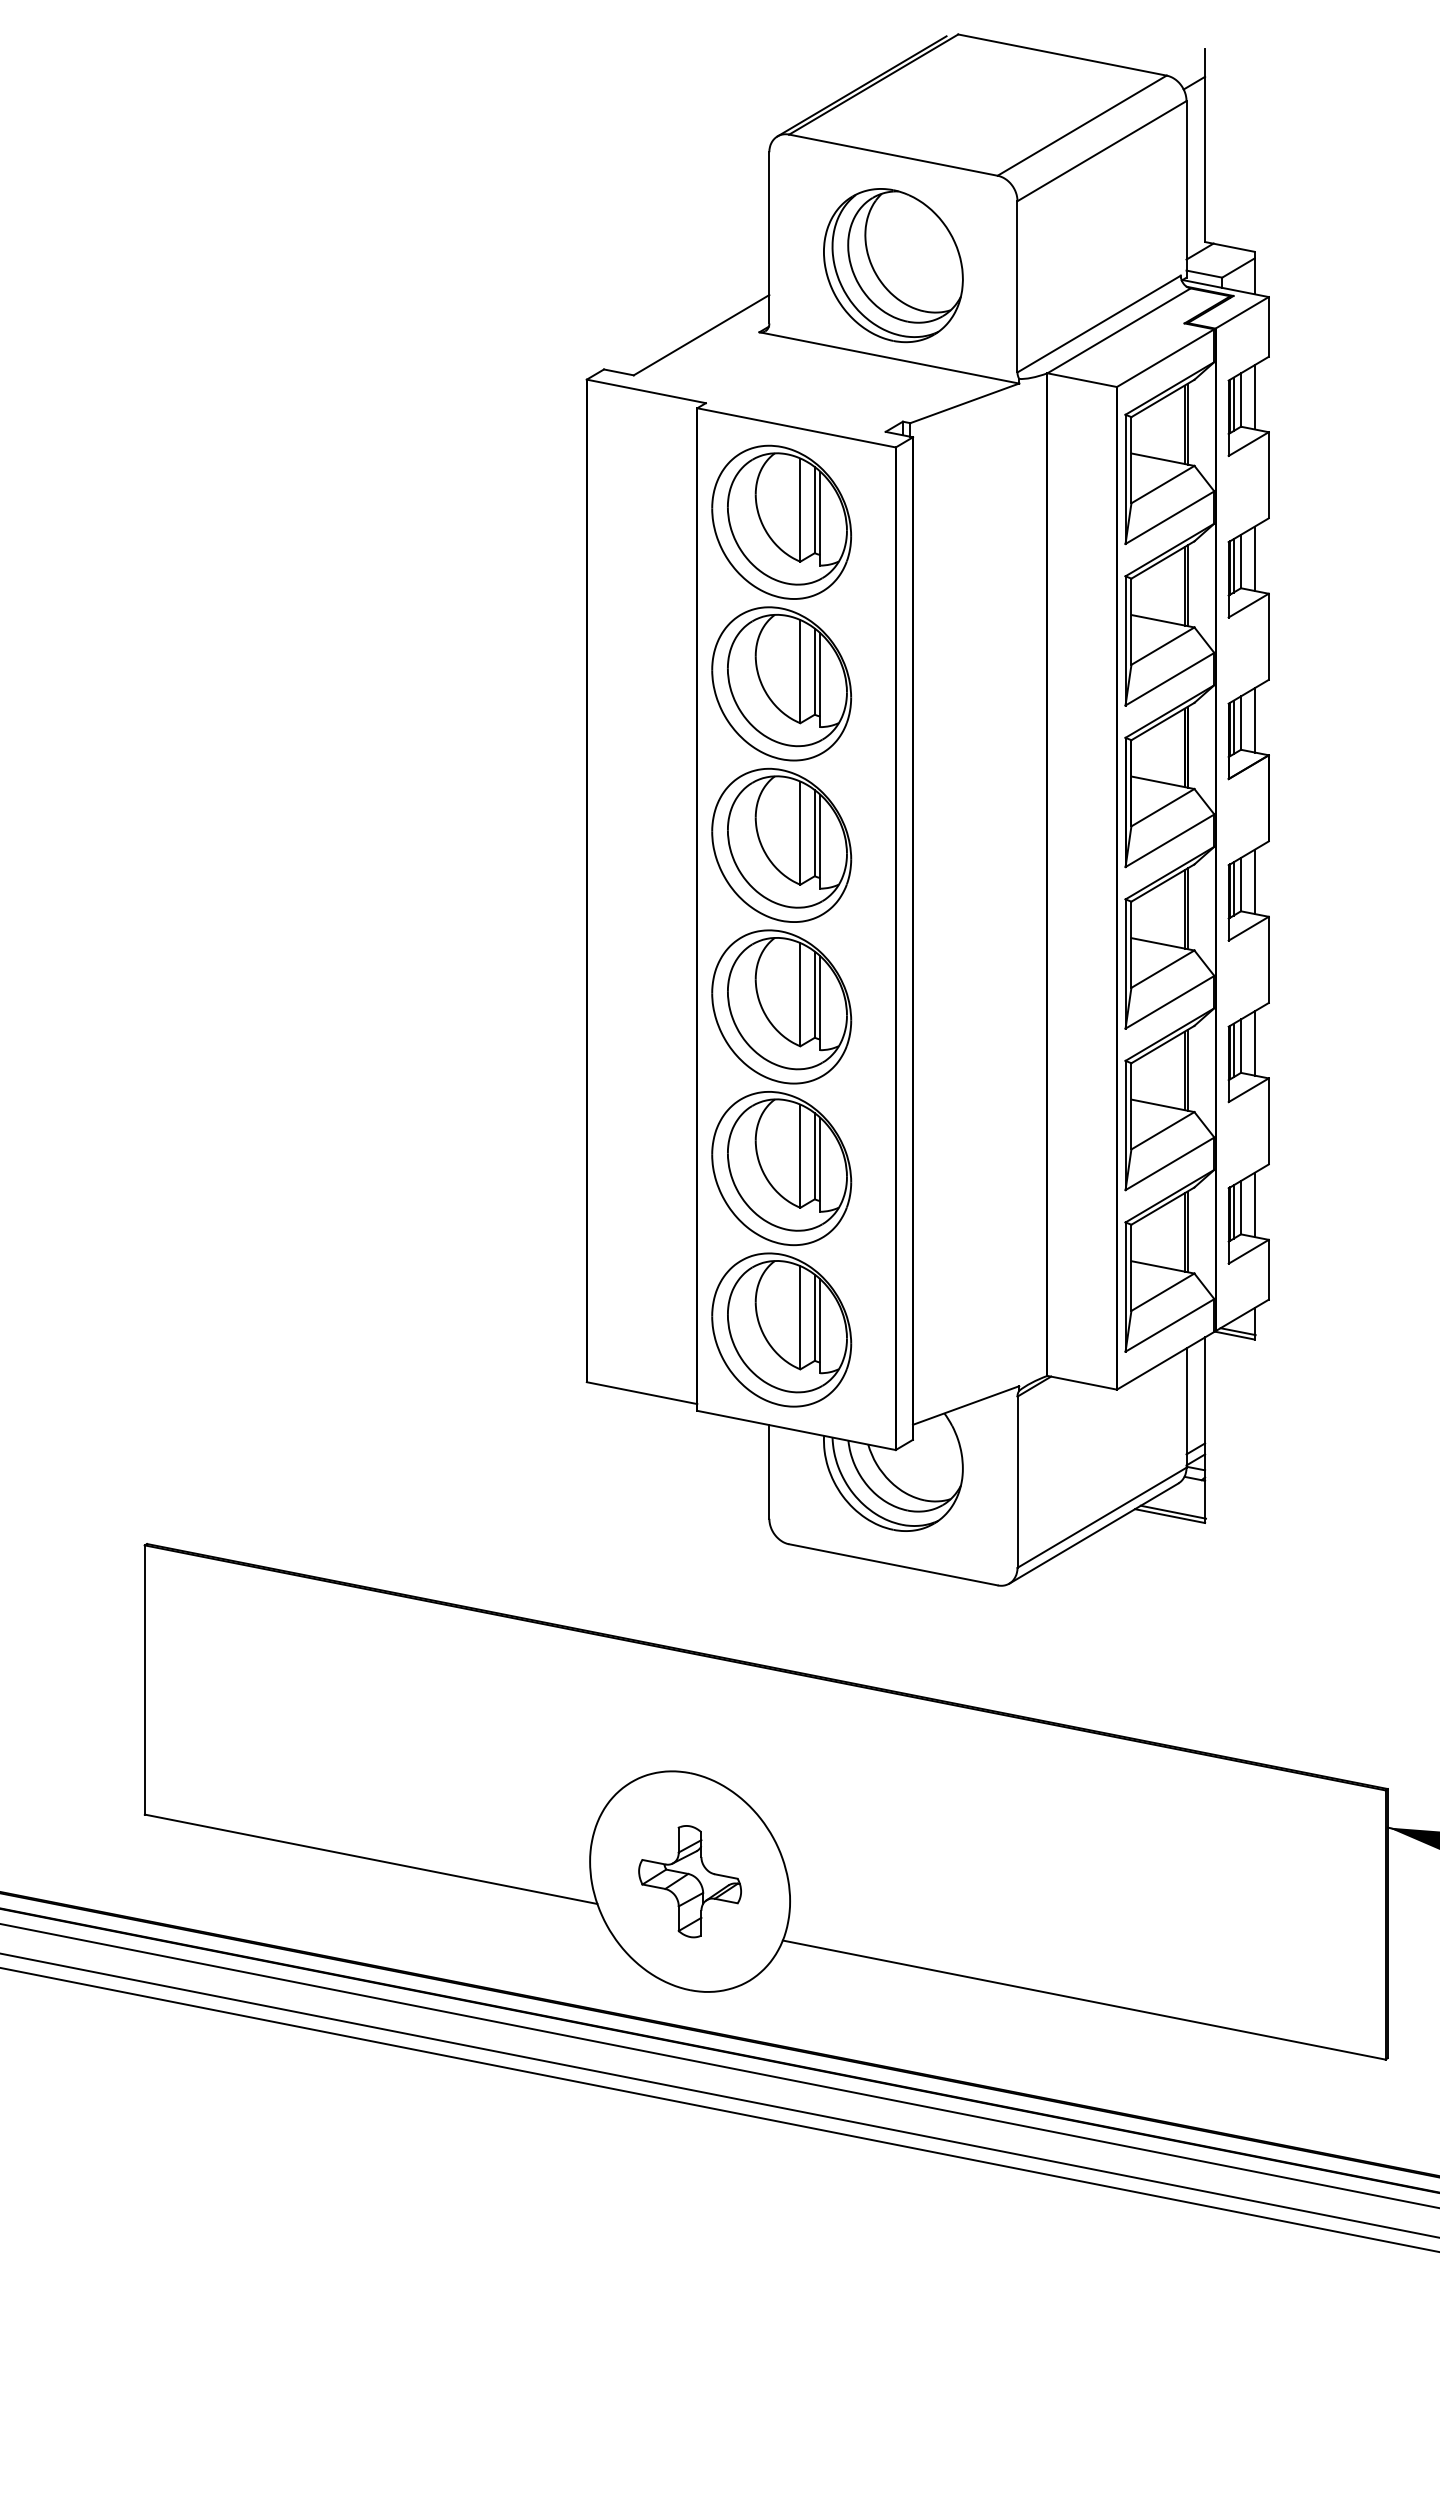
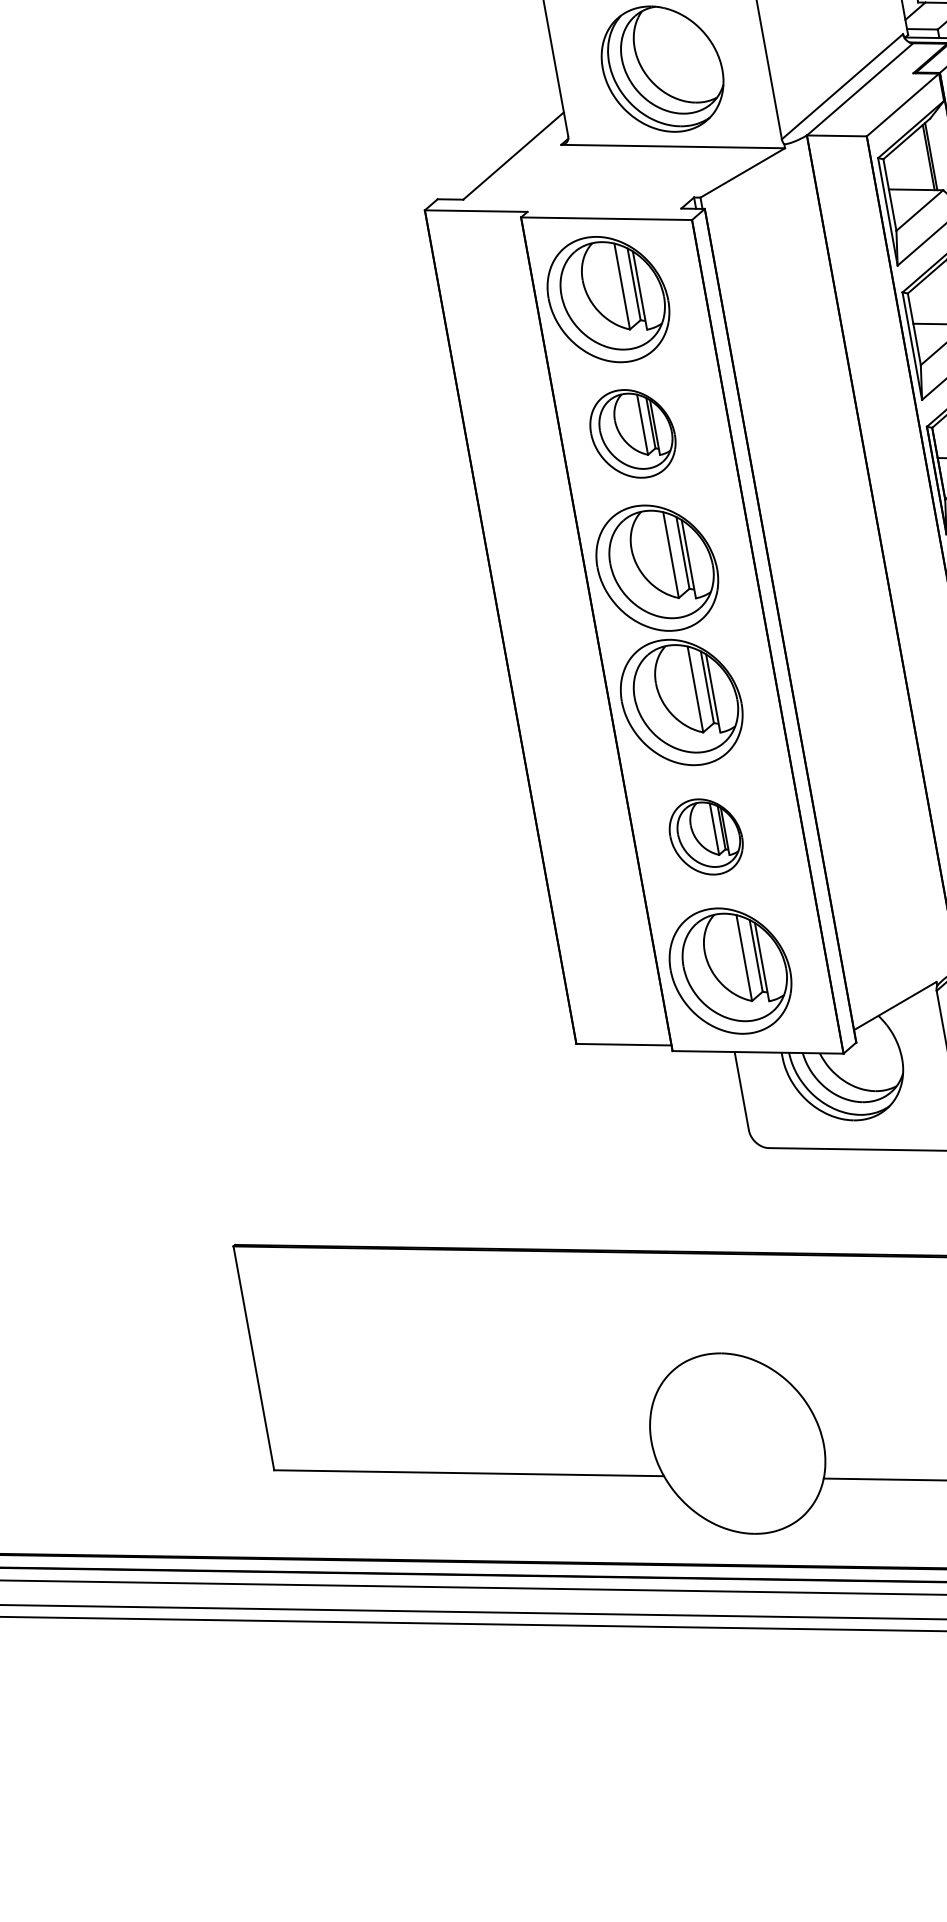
part: (781, 683) -> (632, 433), size x0.7
part: (781, 1168) -> (705, 836), size x0.6
part: (689, 1881) -> (737, 1443), removed

